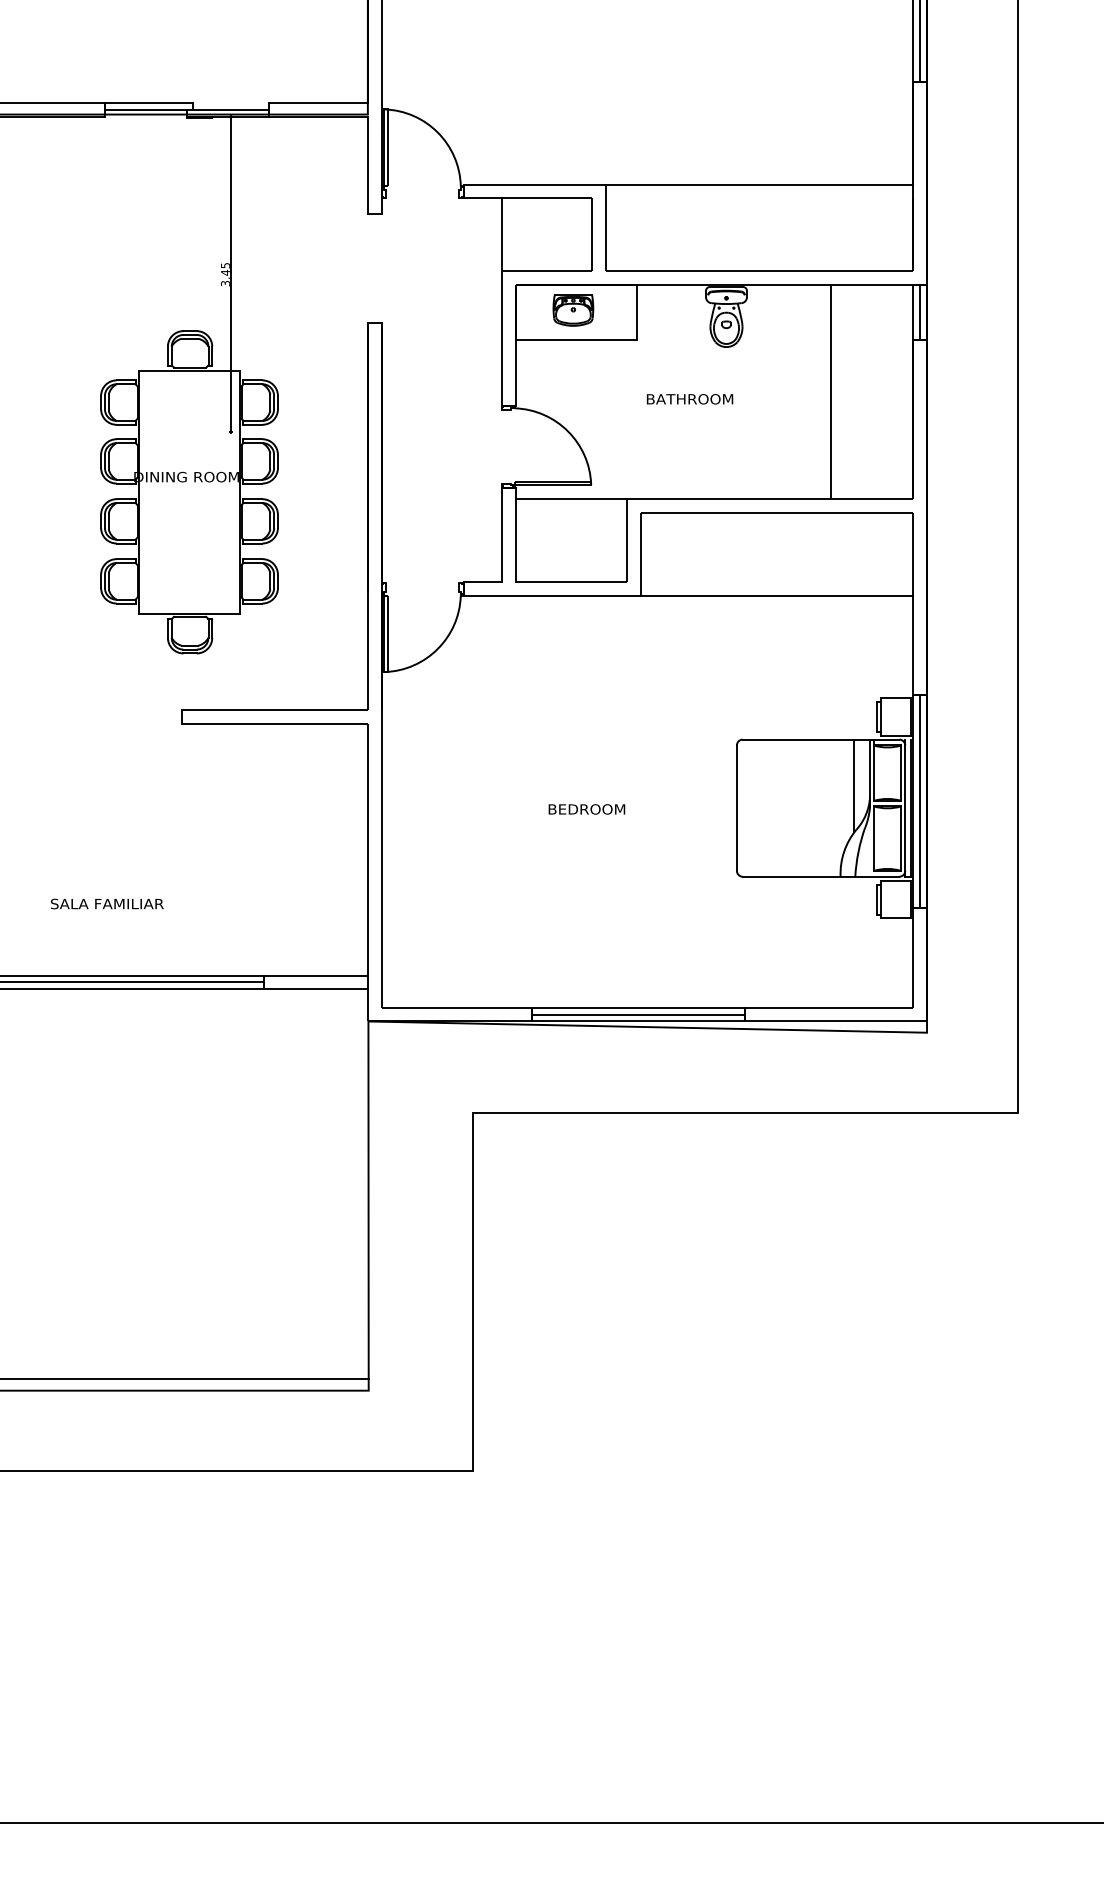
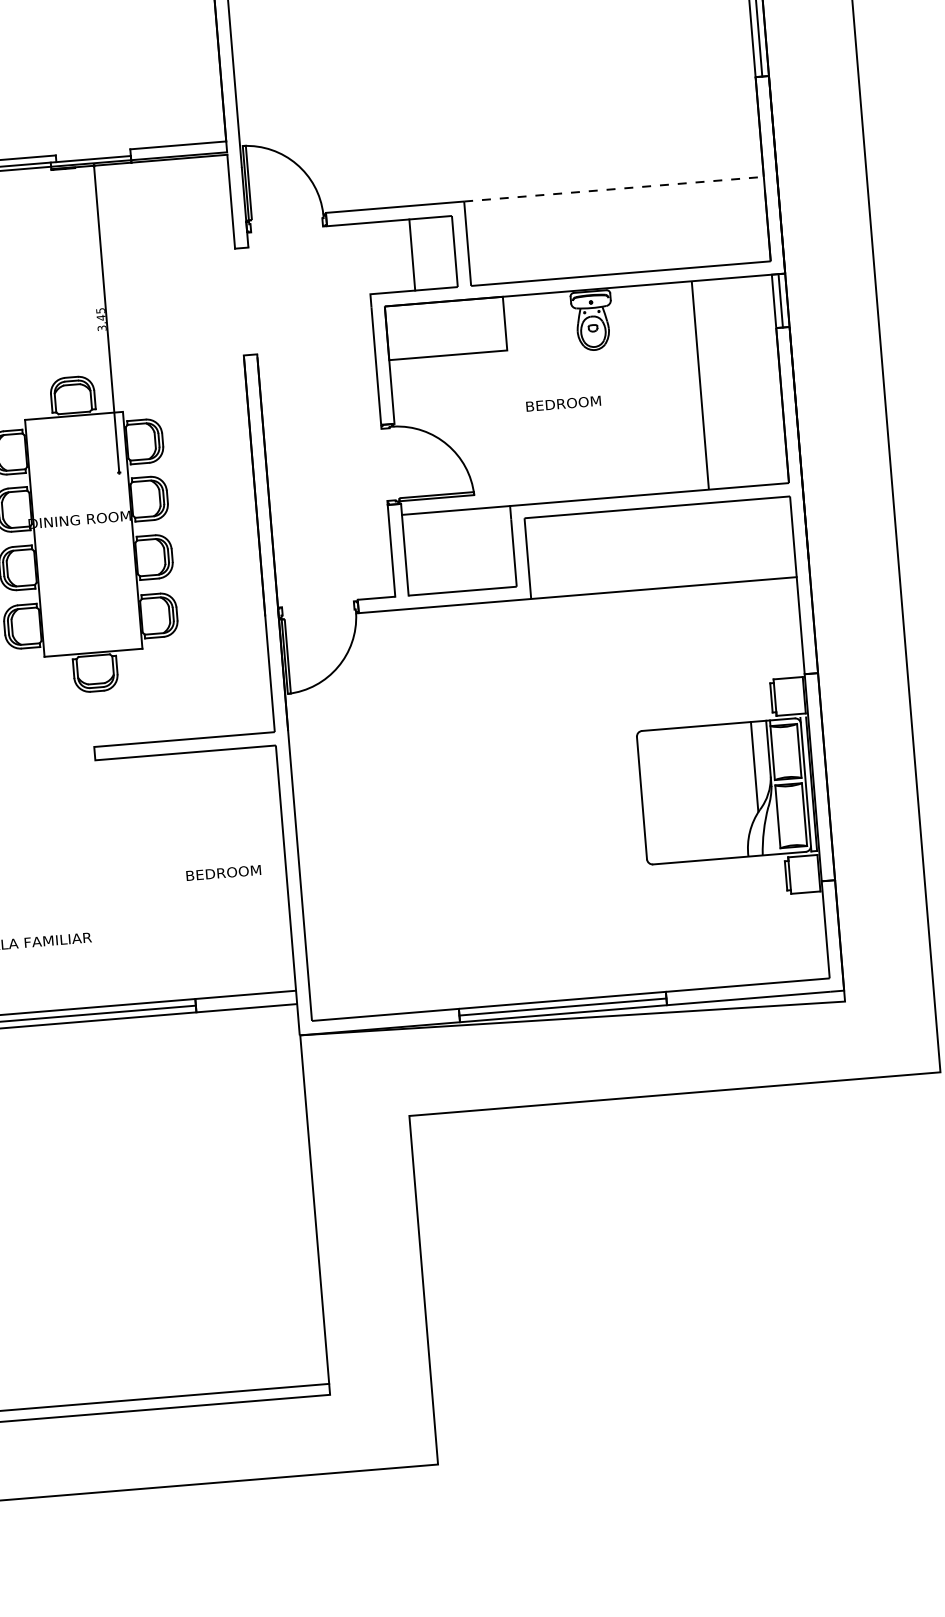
line: (759, 184) -> (614, 189), solid -> dashed
line: (502, 234) -> (412, 254), moved
part: (573, 310) -> (443, 326), removed
text: (689, 399) -> (563, 404), BATHROOM -> BEDROOM
line: (920, 801) -> (820, 776), removed
text: (586, 809) -> (223, 873), moved

